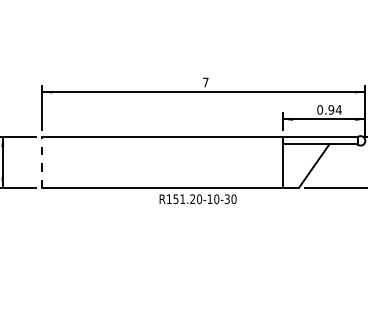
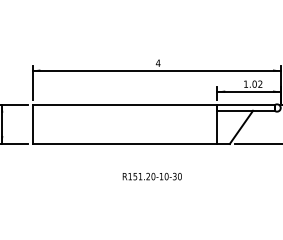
text: (205, 82) -> (158, 63), 7 -> 4
text: (329, 109) -> (253, 83), 0.94 -> 1.02
line: (42, 161) -> (32, 123), dashed -> solid
text: (197, 199) -> (151, 176), moved

